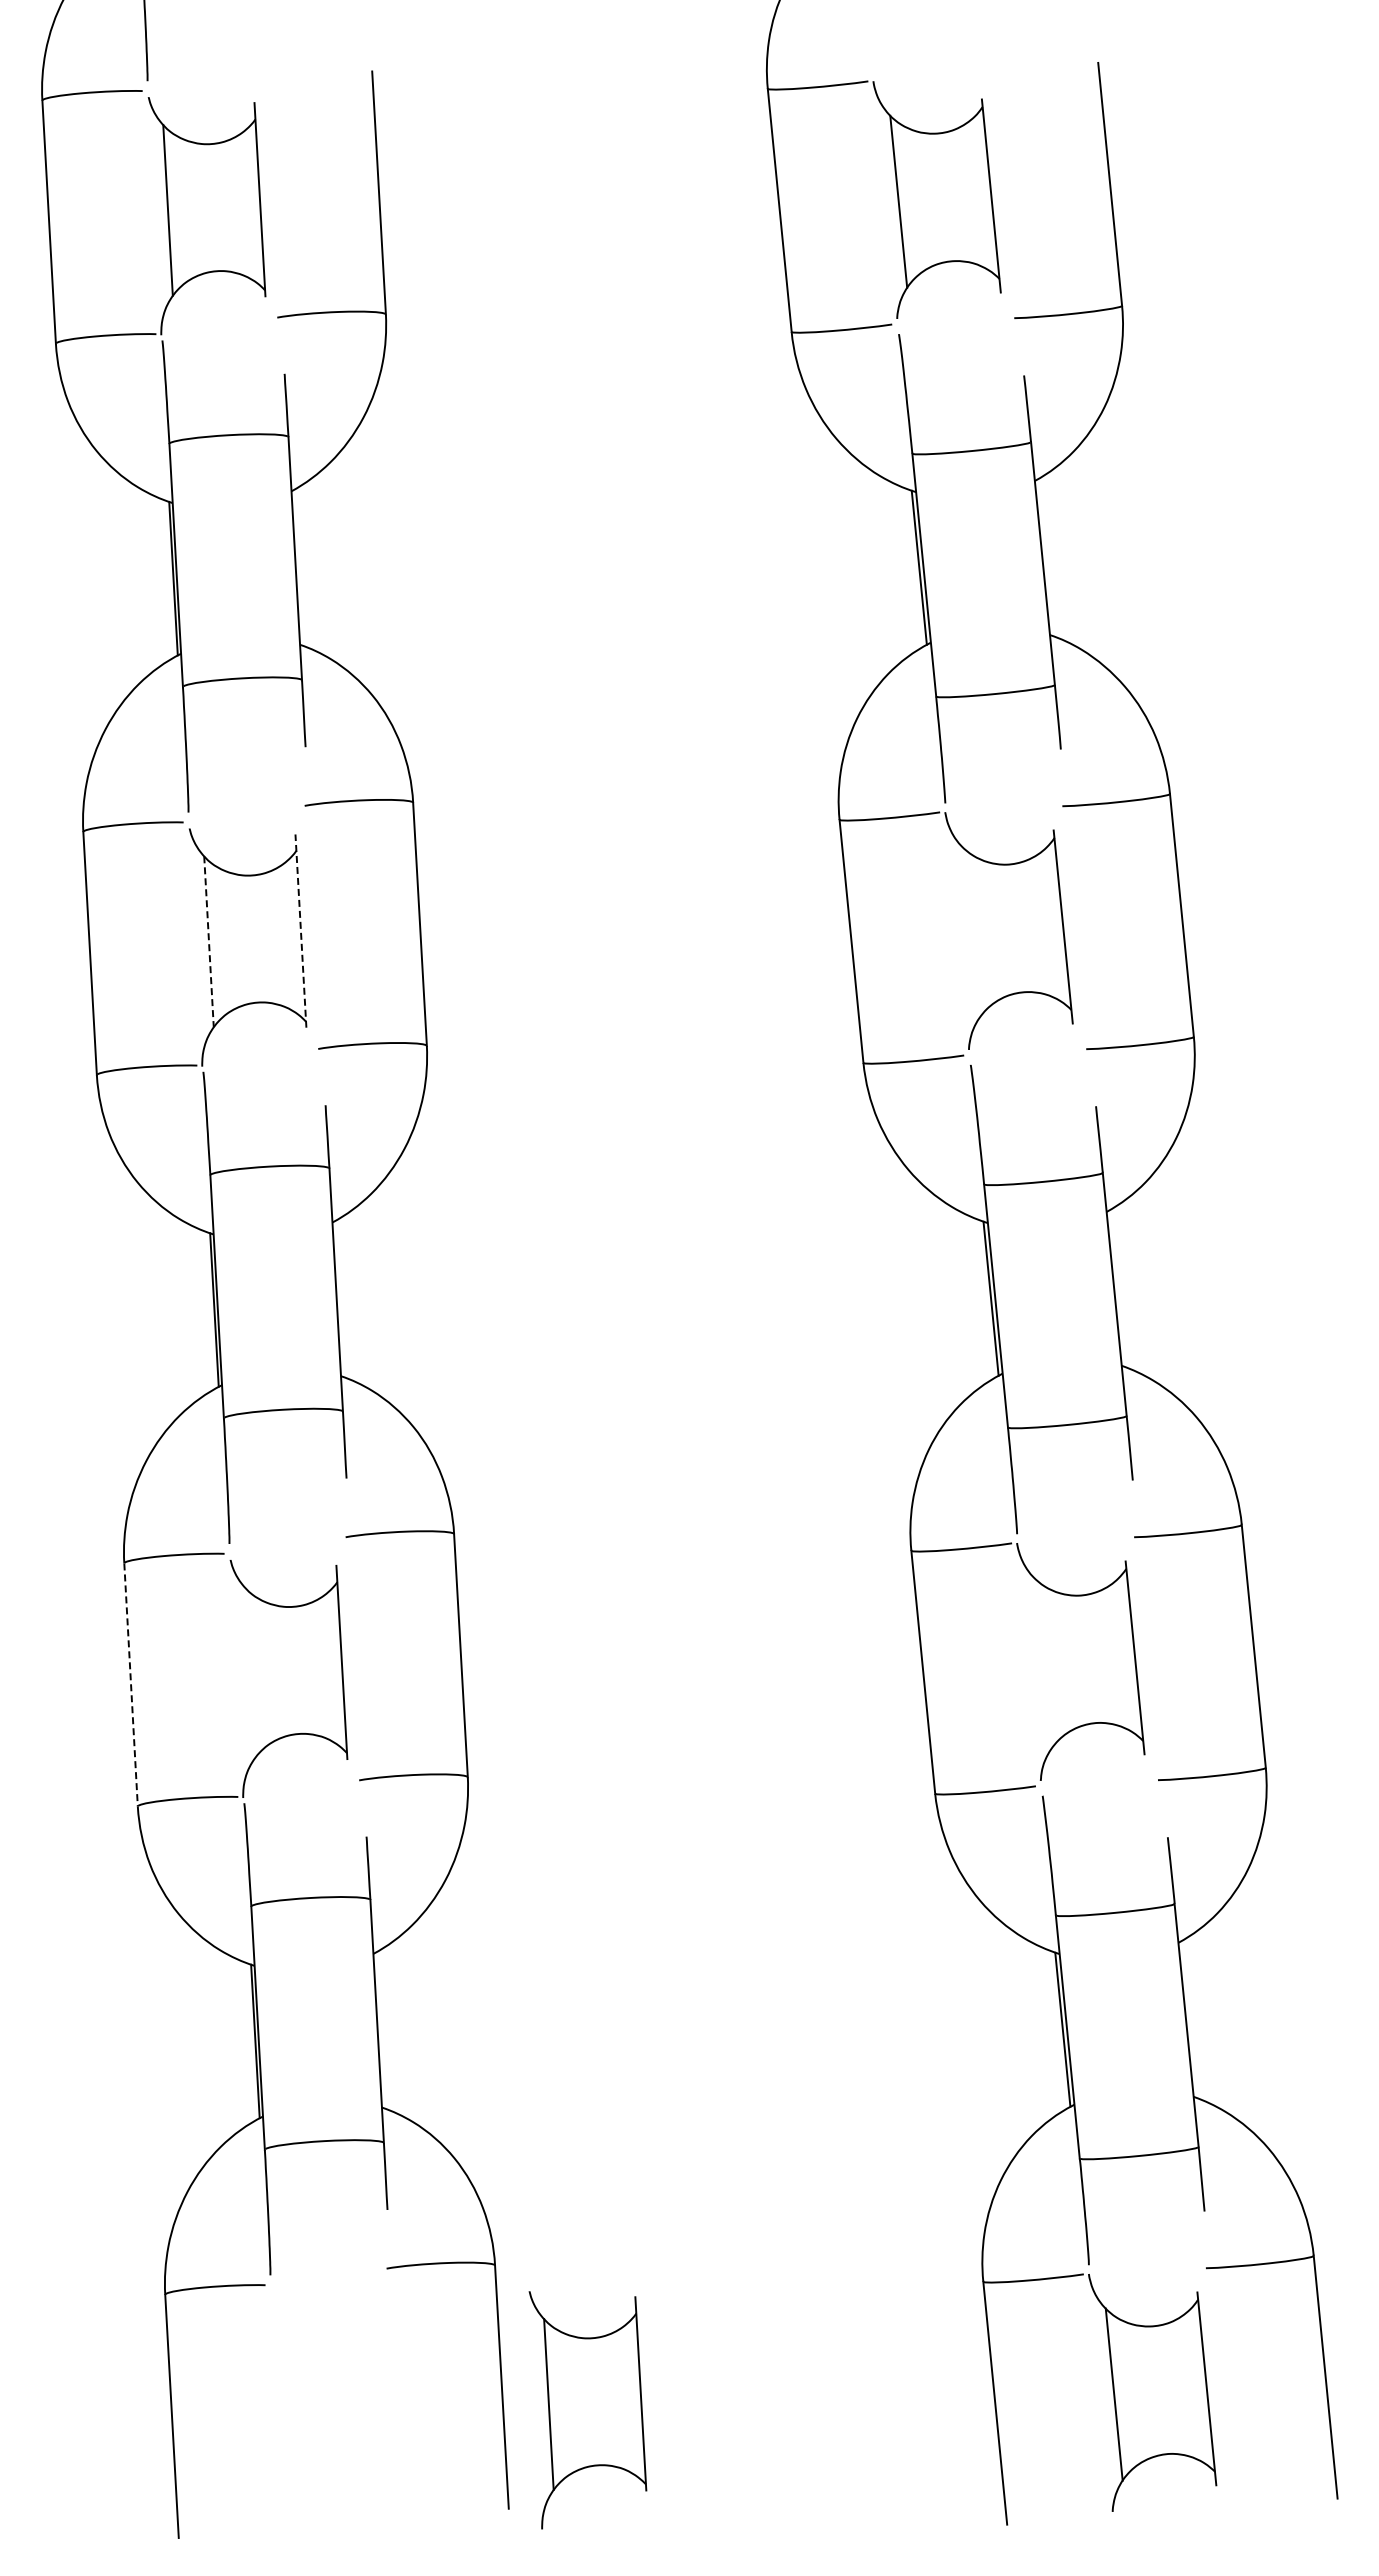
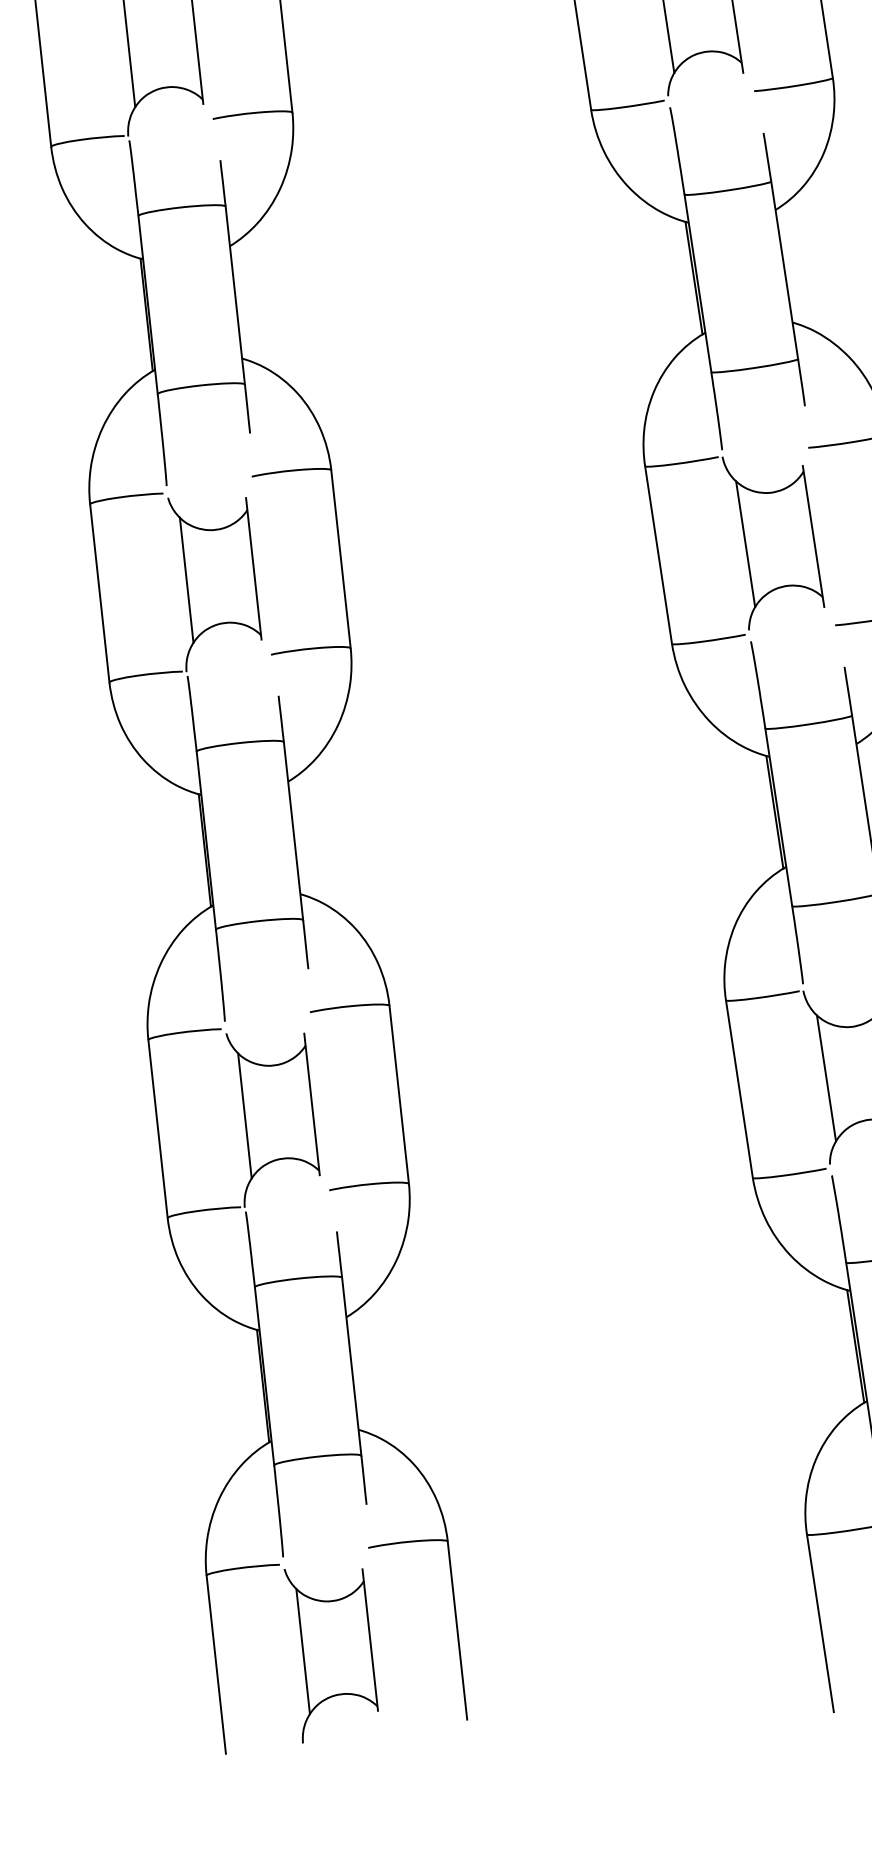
line: (300, 931) -> (253, 569), dashed -> solid
line: (970, 932) -> (745, 544), added
line: (209, 941) -> (187, 580), dashed -> solid
line: (1041, 1663) -> (825, 1078), added
line: (249, 1672) -> (244, 1115), added
line: (131, 1685) -> (158, 1129), dashed -> solid
part: (587, 2410) -> (331, 1654), moved

